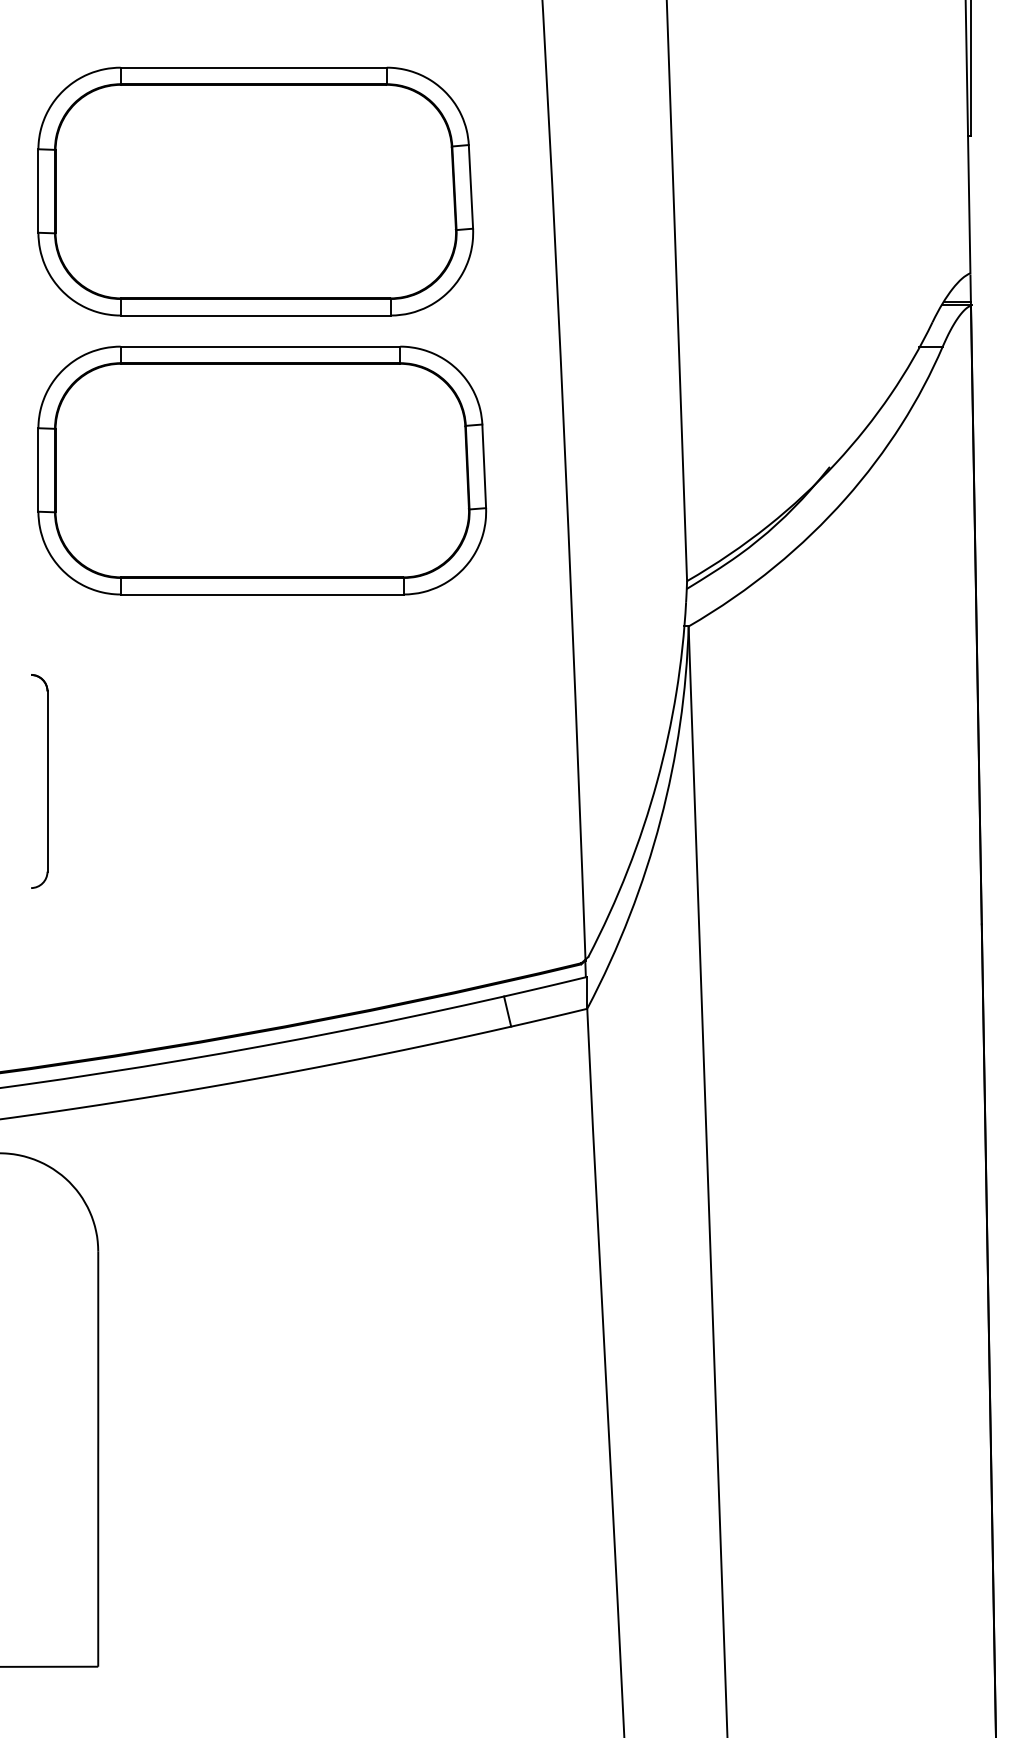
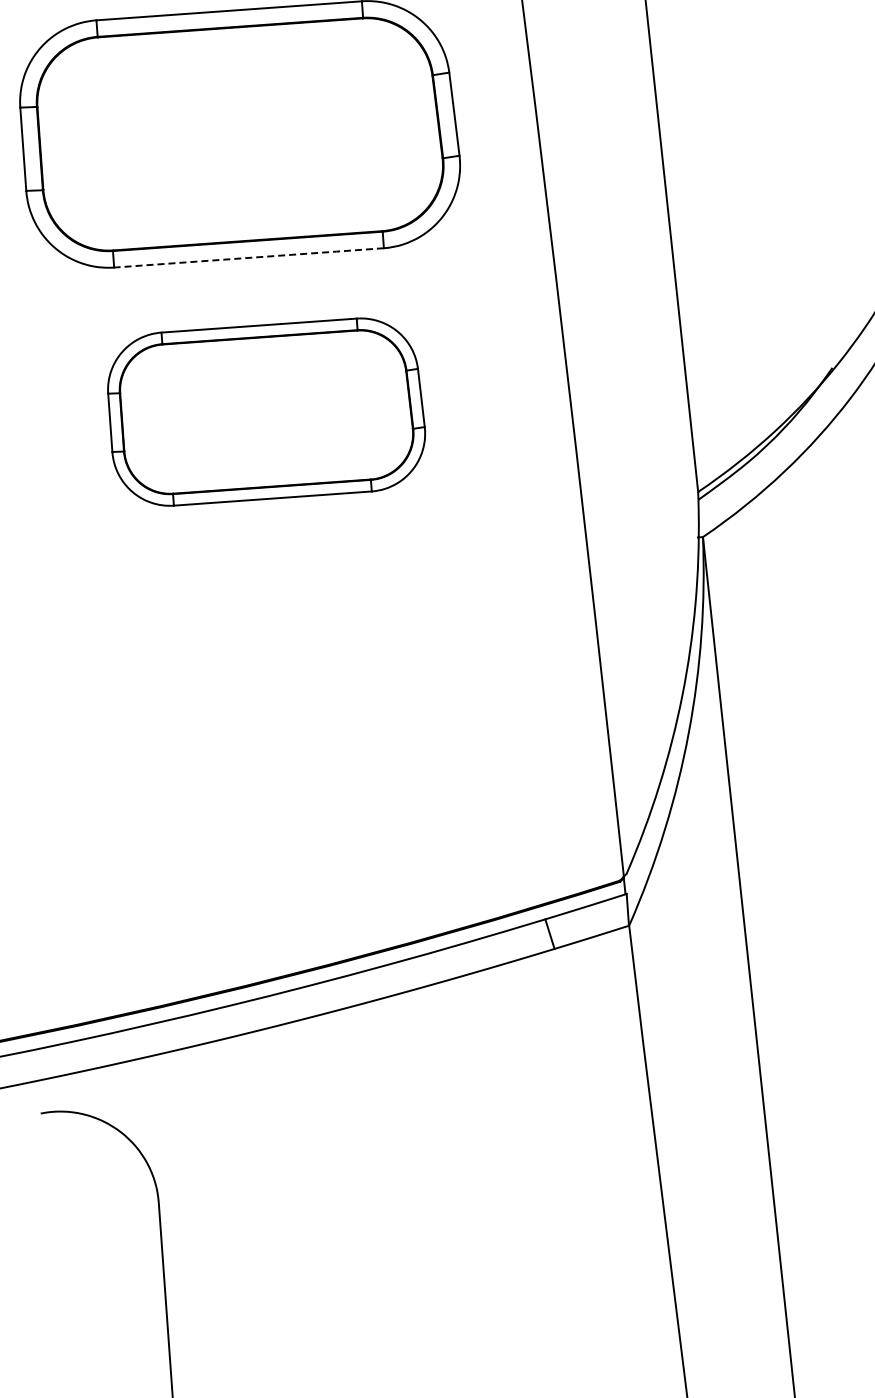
line: (255, 315) -> (248, 257), solid -> dashed
part: (262, 470) -> (266, 411), size x0.7
part: (47, 781) -> (74, 737), removed

